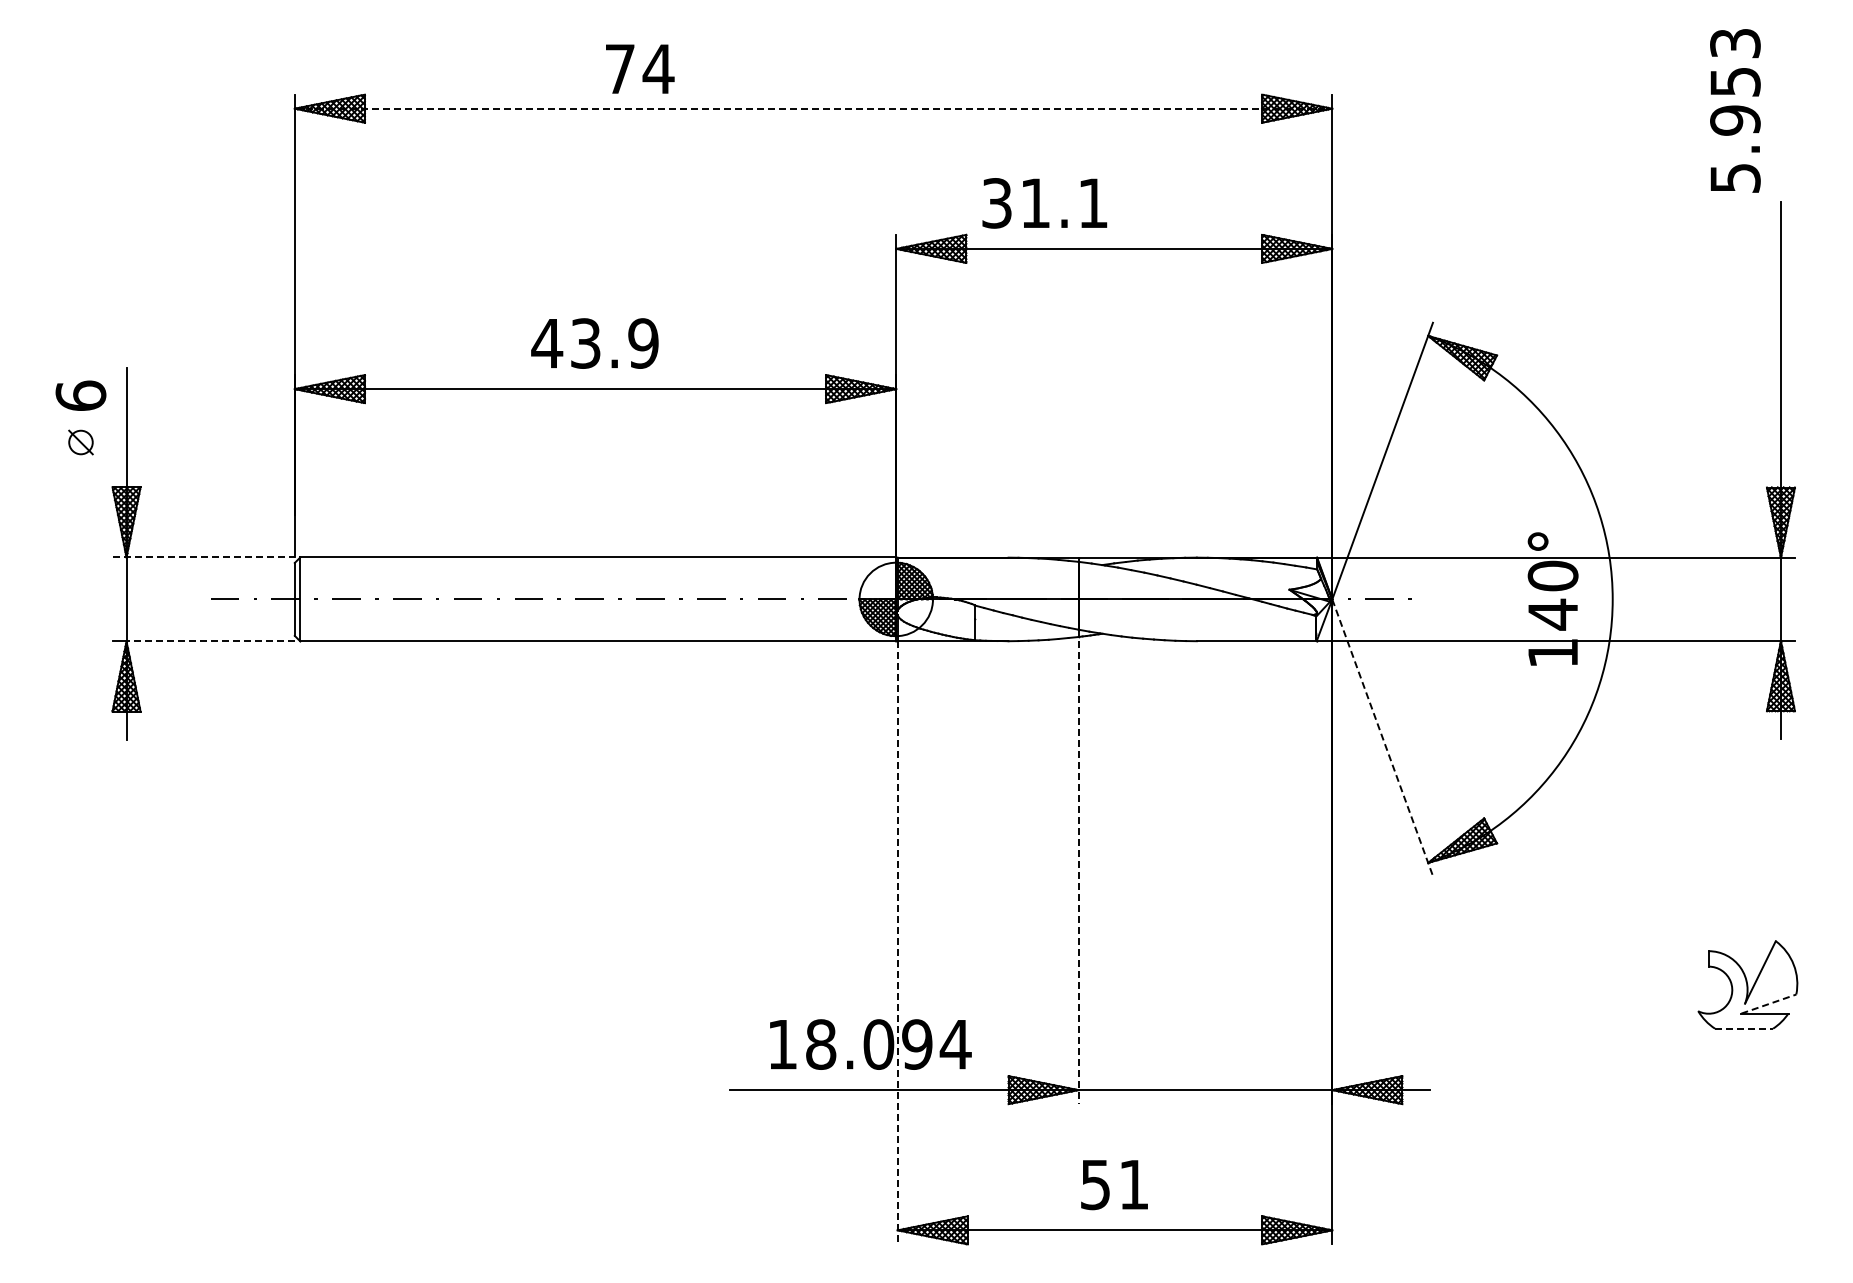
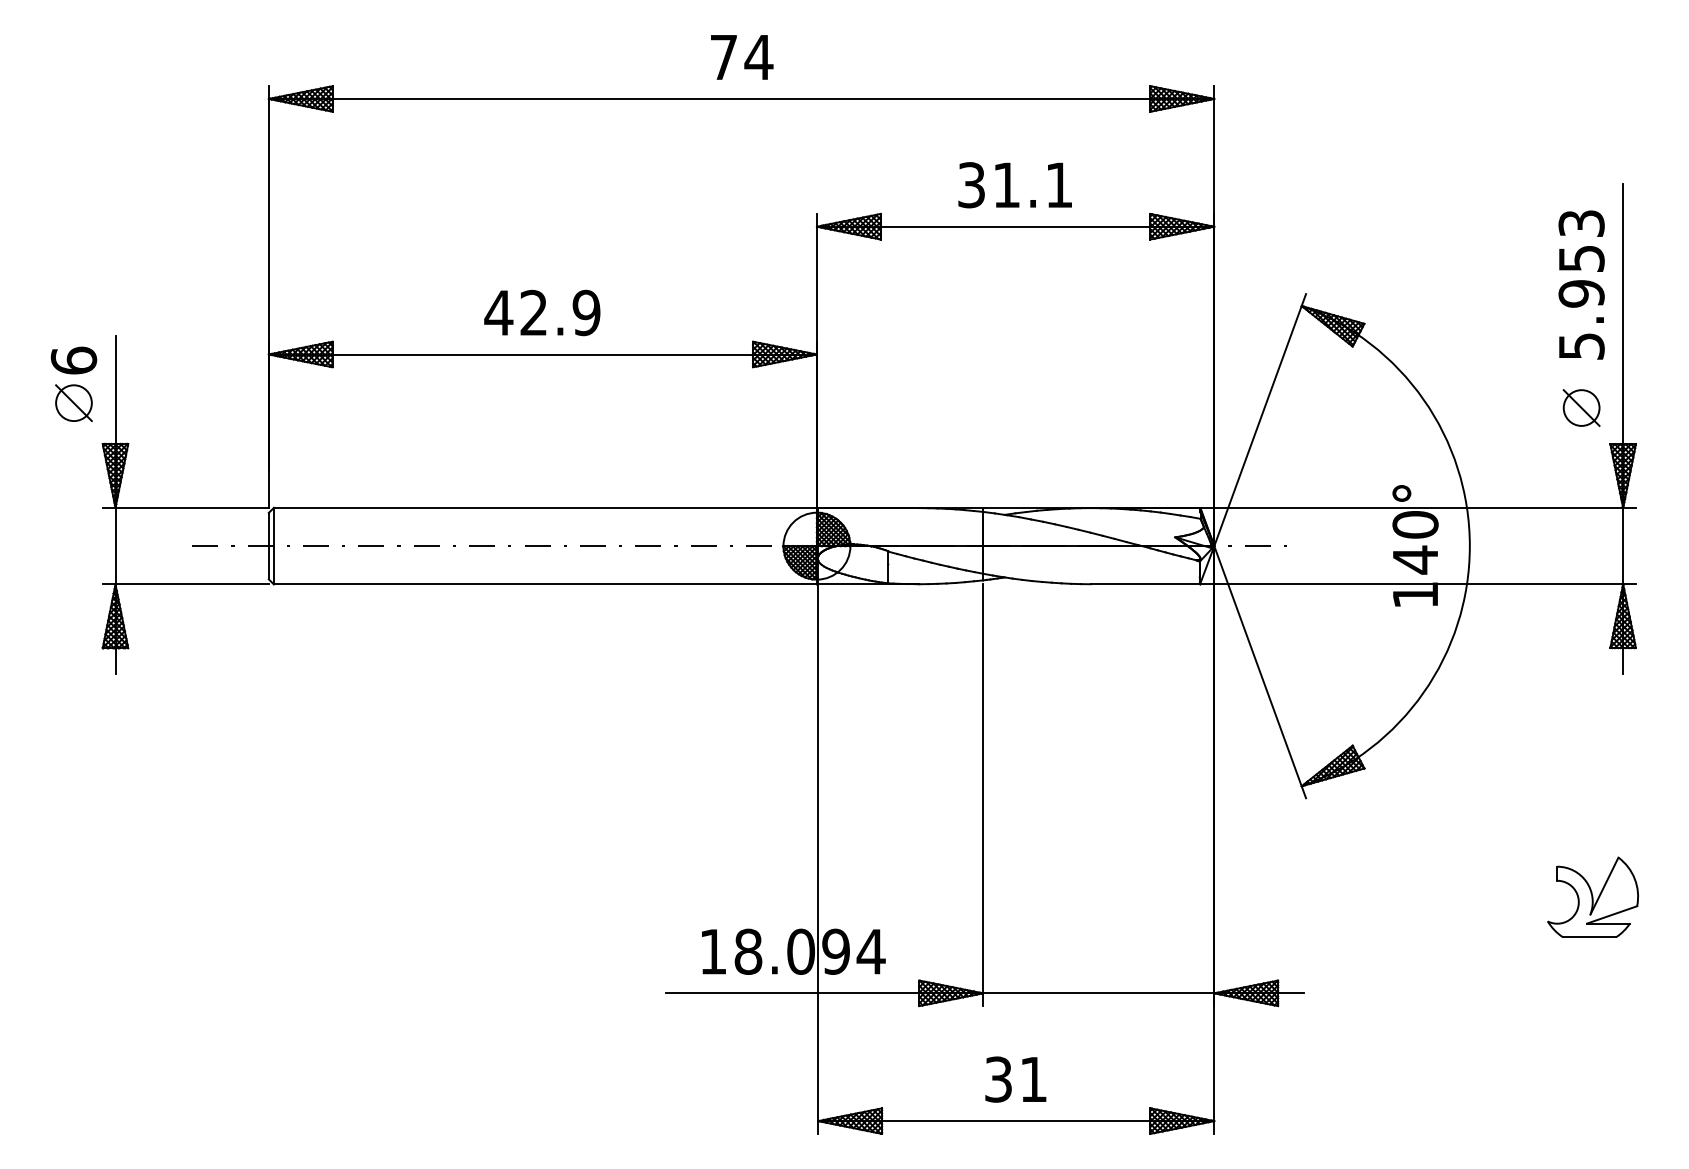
text: (640, 68) -> (742, 56), moved
line: (813, 108) -> (741, 98), dashed -> solid
text: (1735, 110) -> (1581, 284), moved
text: (1044, 203) -> (1014, 185), moved
text: (585, 343) -> (533, 312), 43.9 -> 42.9
part: (80, 442) -> (73, 403), size x1.67
part: (1735, 447) -> (1581, 407), added
line: (204, 557) -> (186, 507), dashed -> solid
line: (210, 641) -> (192, 584), dashed -> solid
line: (1382, 738) -> (1260, 672), dashed -> solid
line: (1078, 873) -> (983, 795), dashed -> solid
line: (897, 942) -> (818, 858), dashed -> solid
line: (1769, 1003) -> (1612, 914), dashed -> solid
line: (1744, 1028) -> (1589, 937), dashed -> solid
text: (1095, 1184) -> (998, 1079), 51 -> 31

